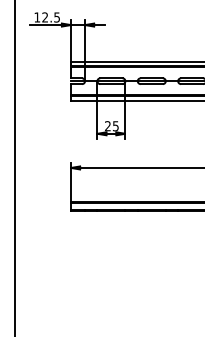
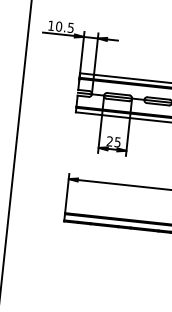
text: (45, 17) -> (59, 26), 12.5 -> 10.5

